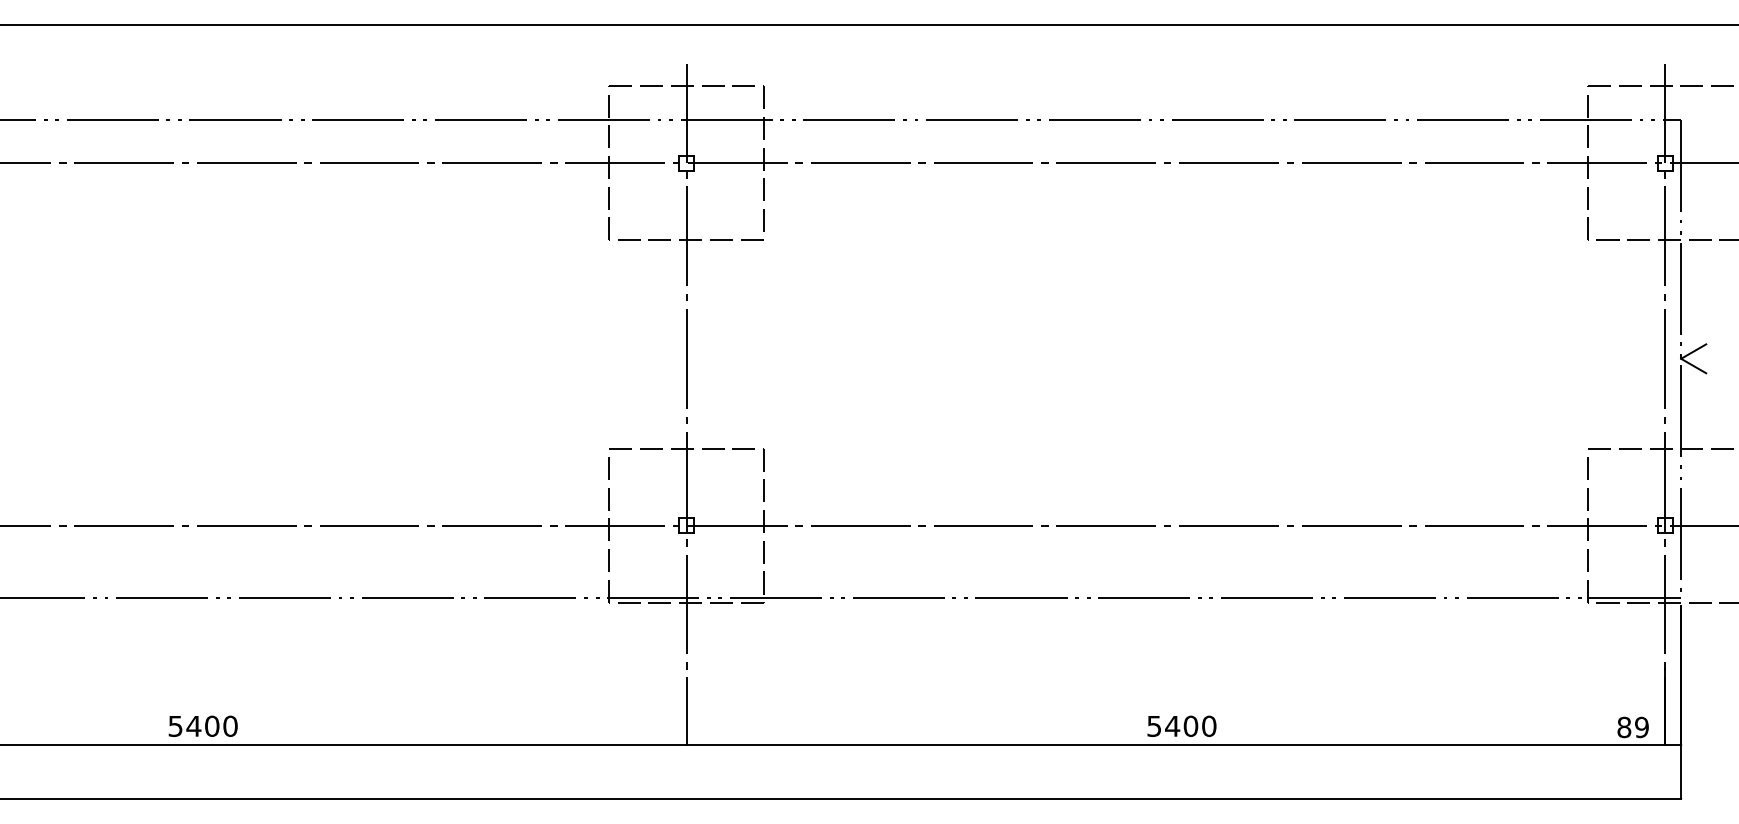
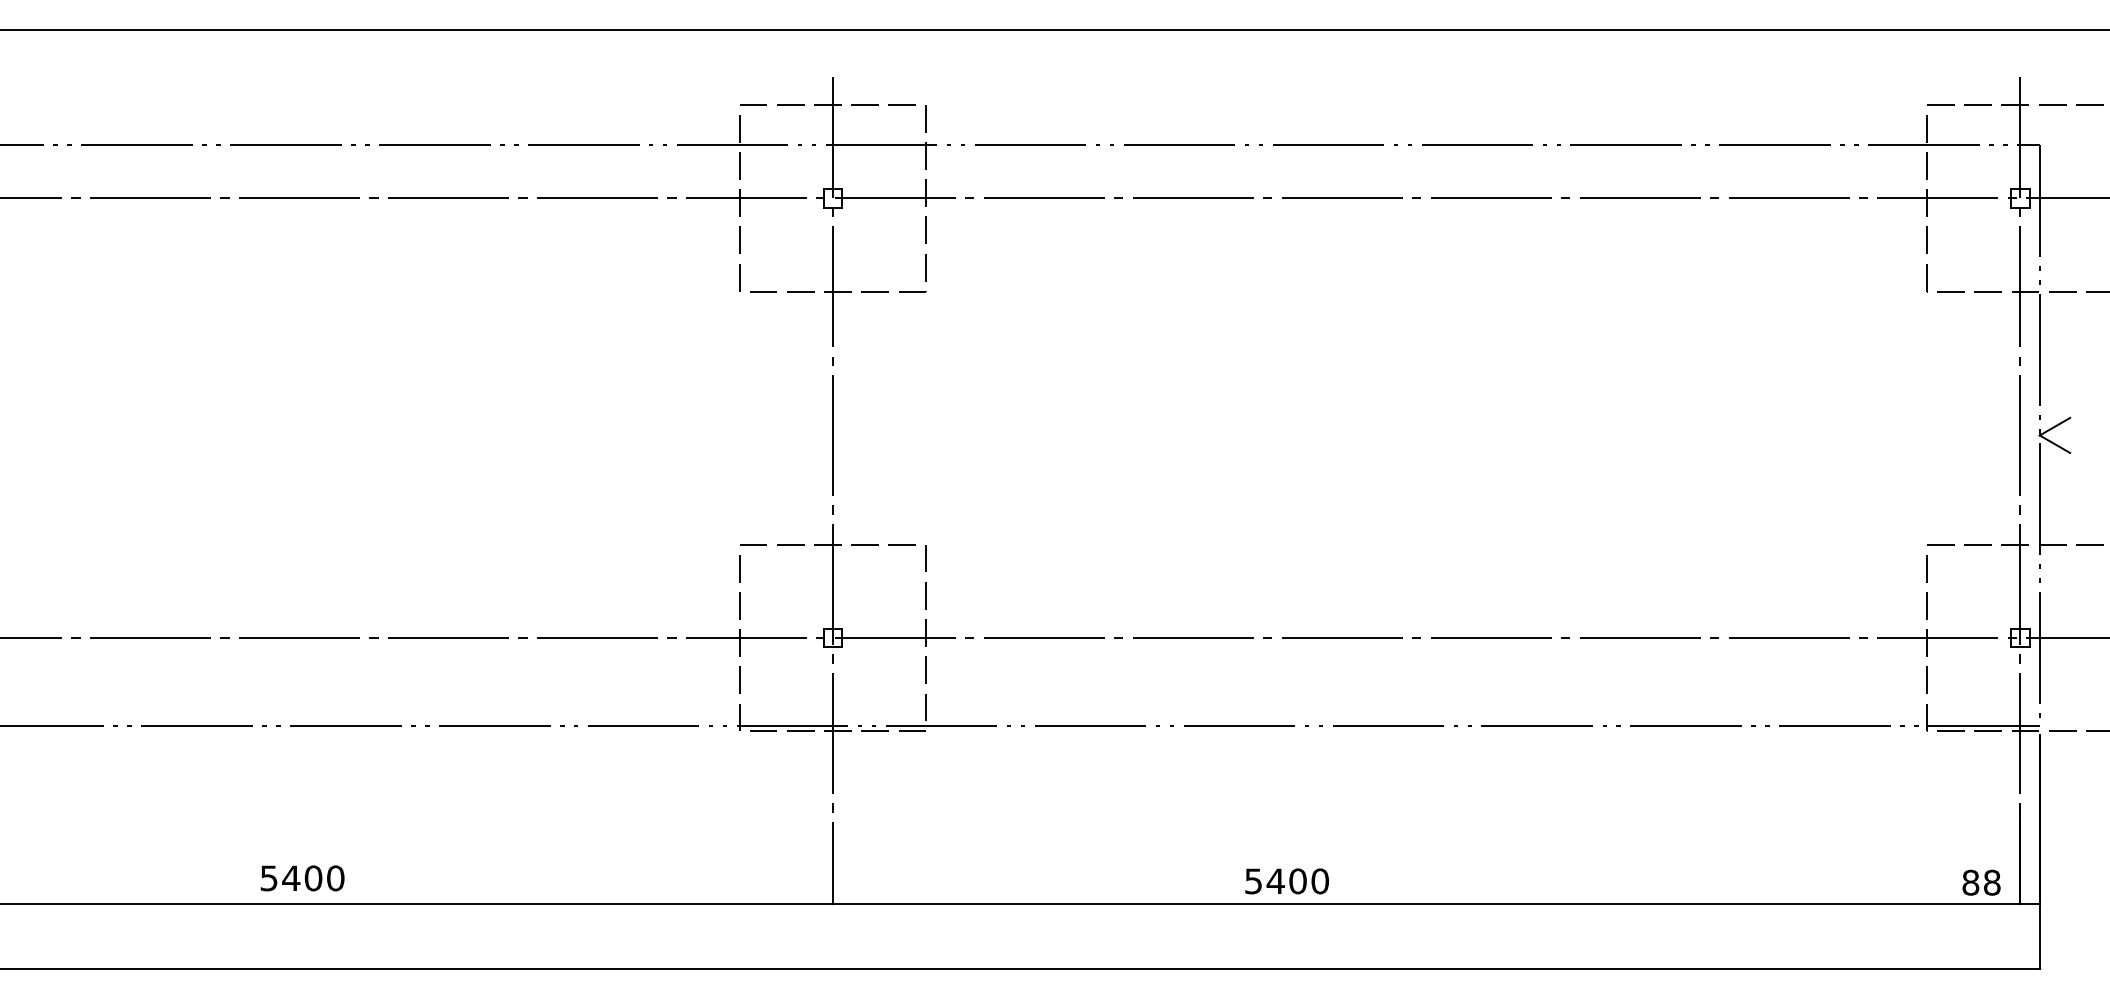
text: (203, 726) -> (302, 878), moved
text: (1181, 726) -> (1286, 881), moved
text: (1641, 727) -> (1991, 882), 89 -> 88

